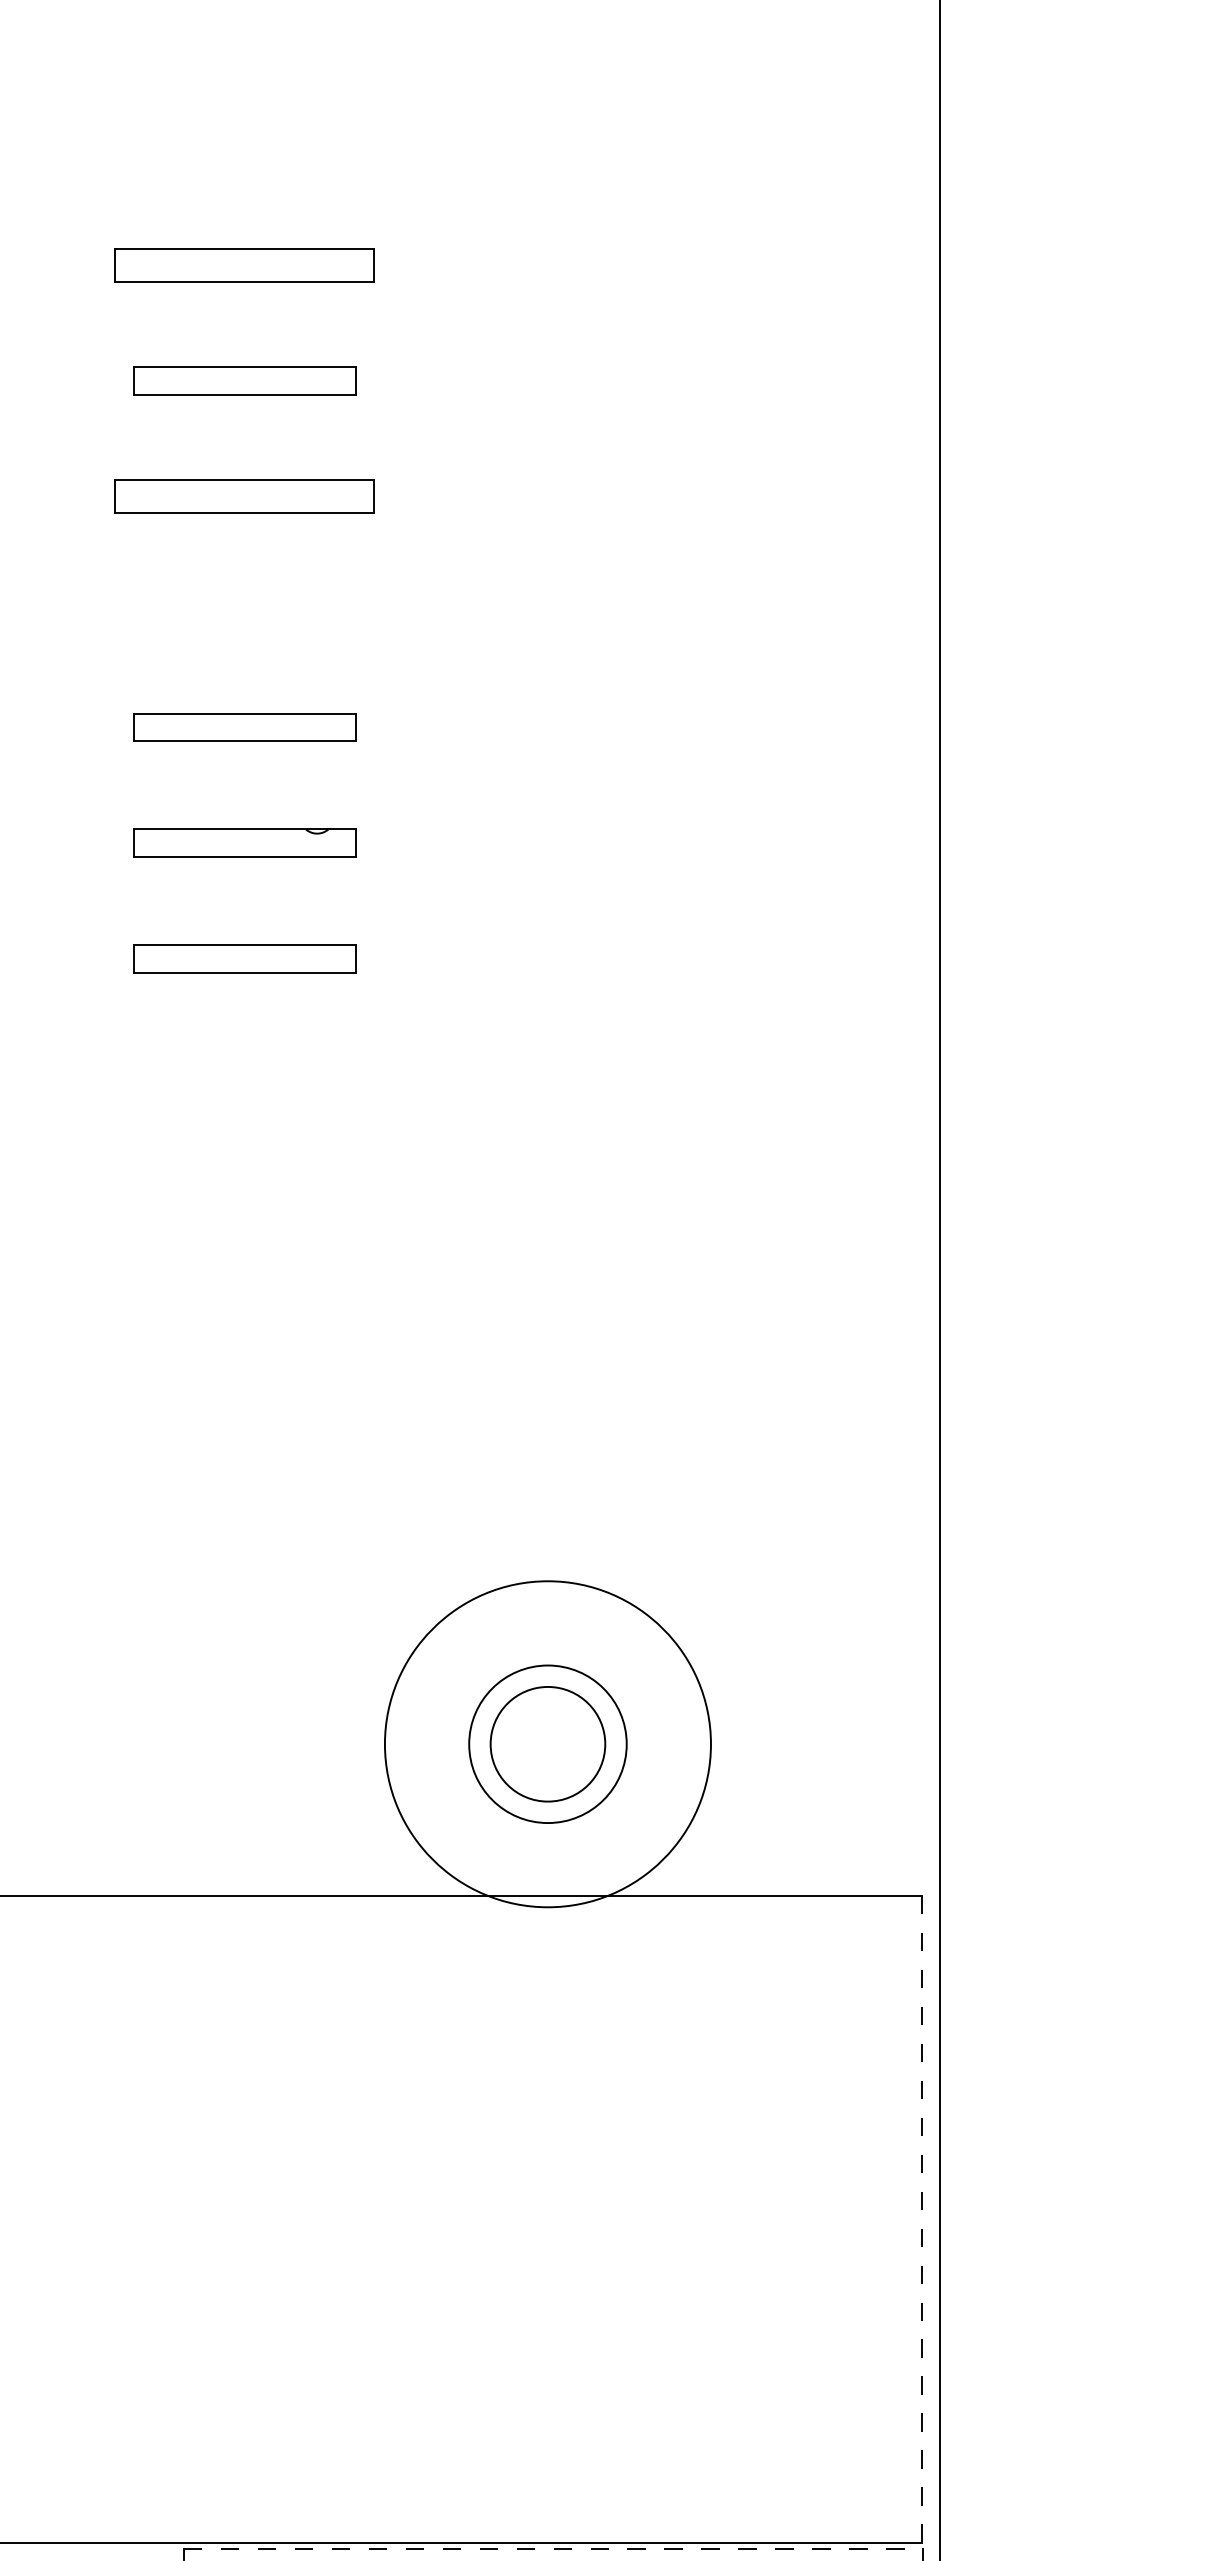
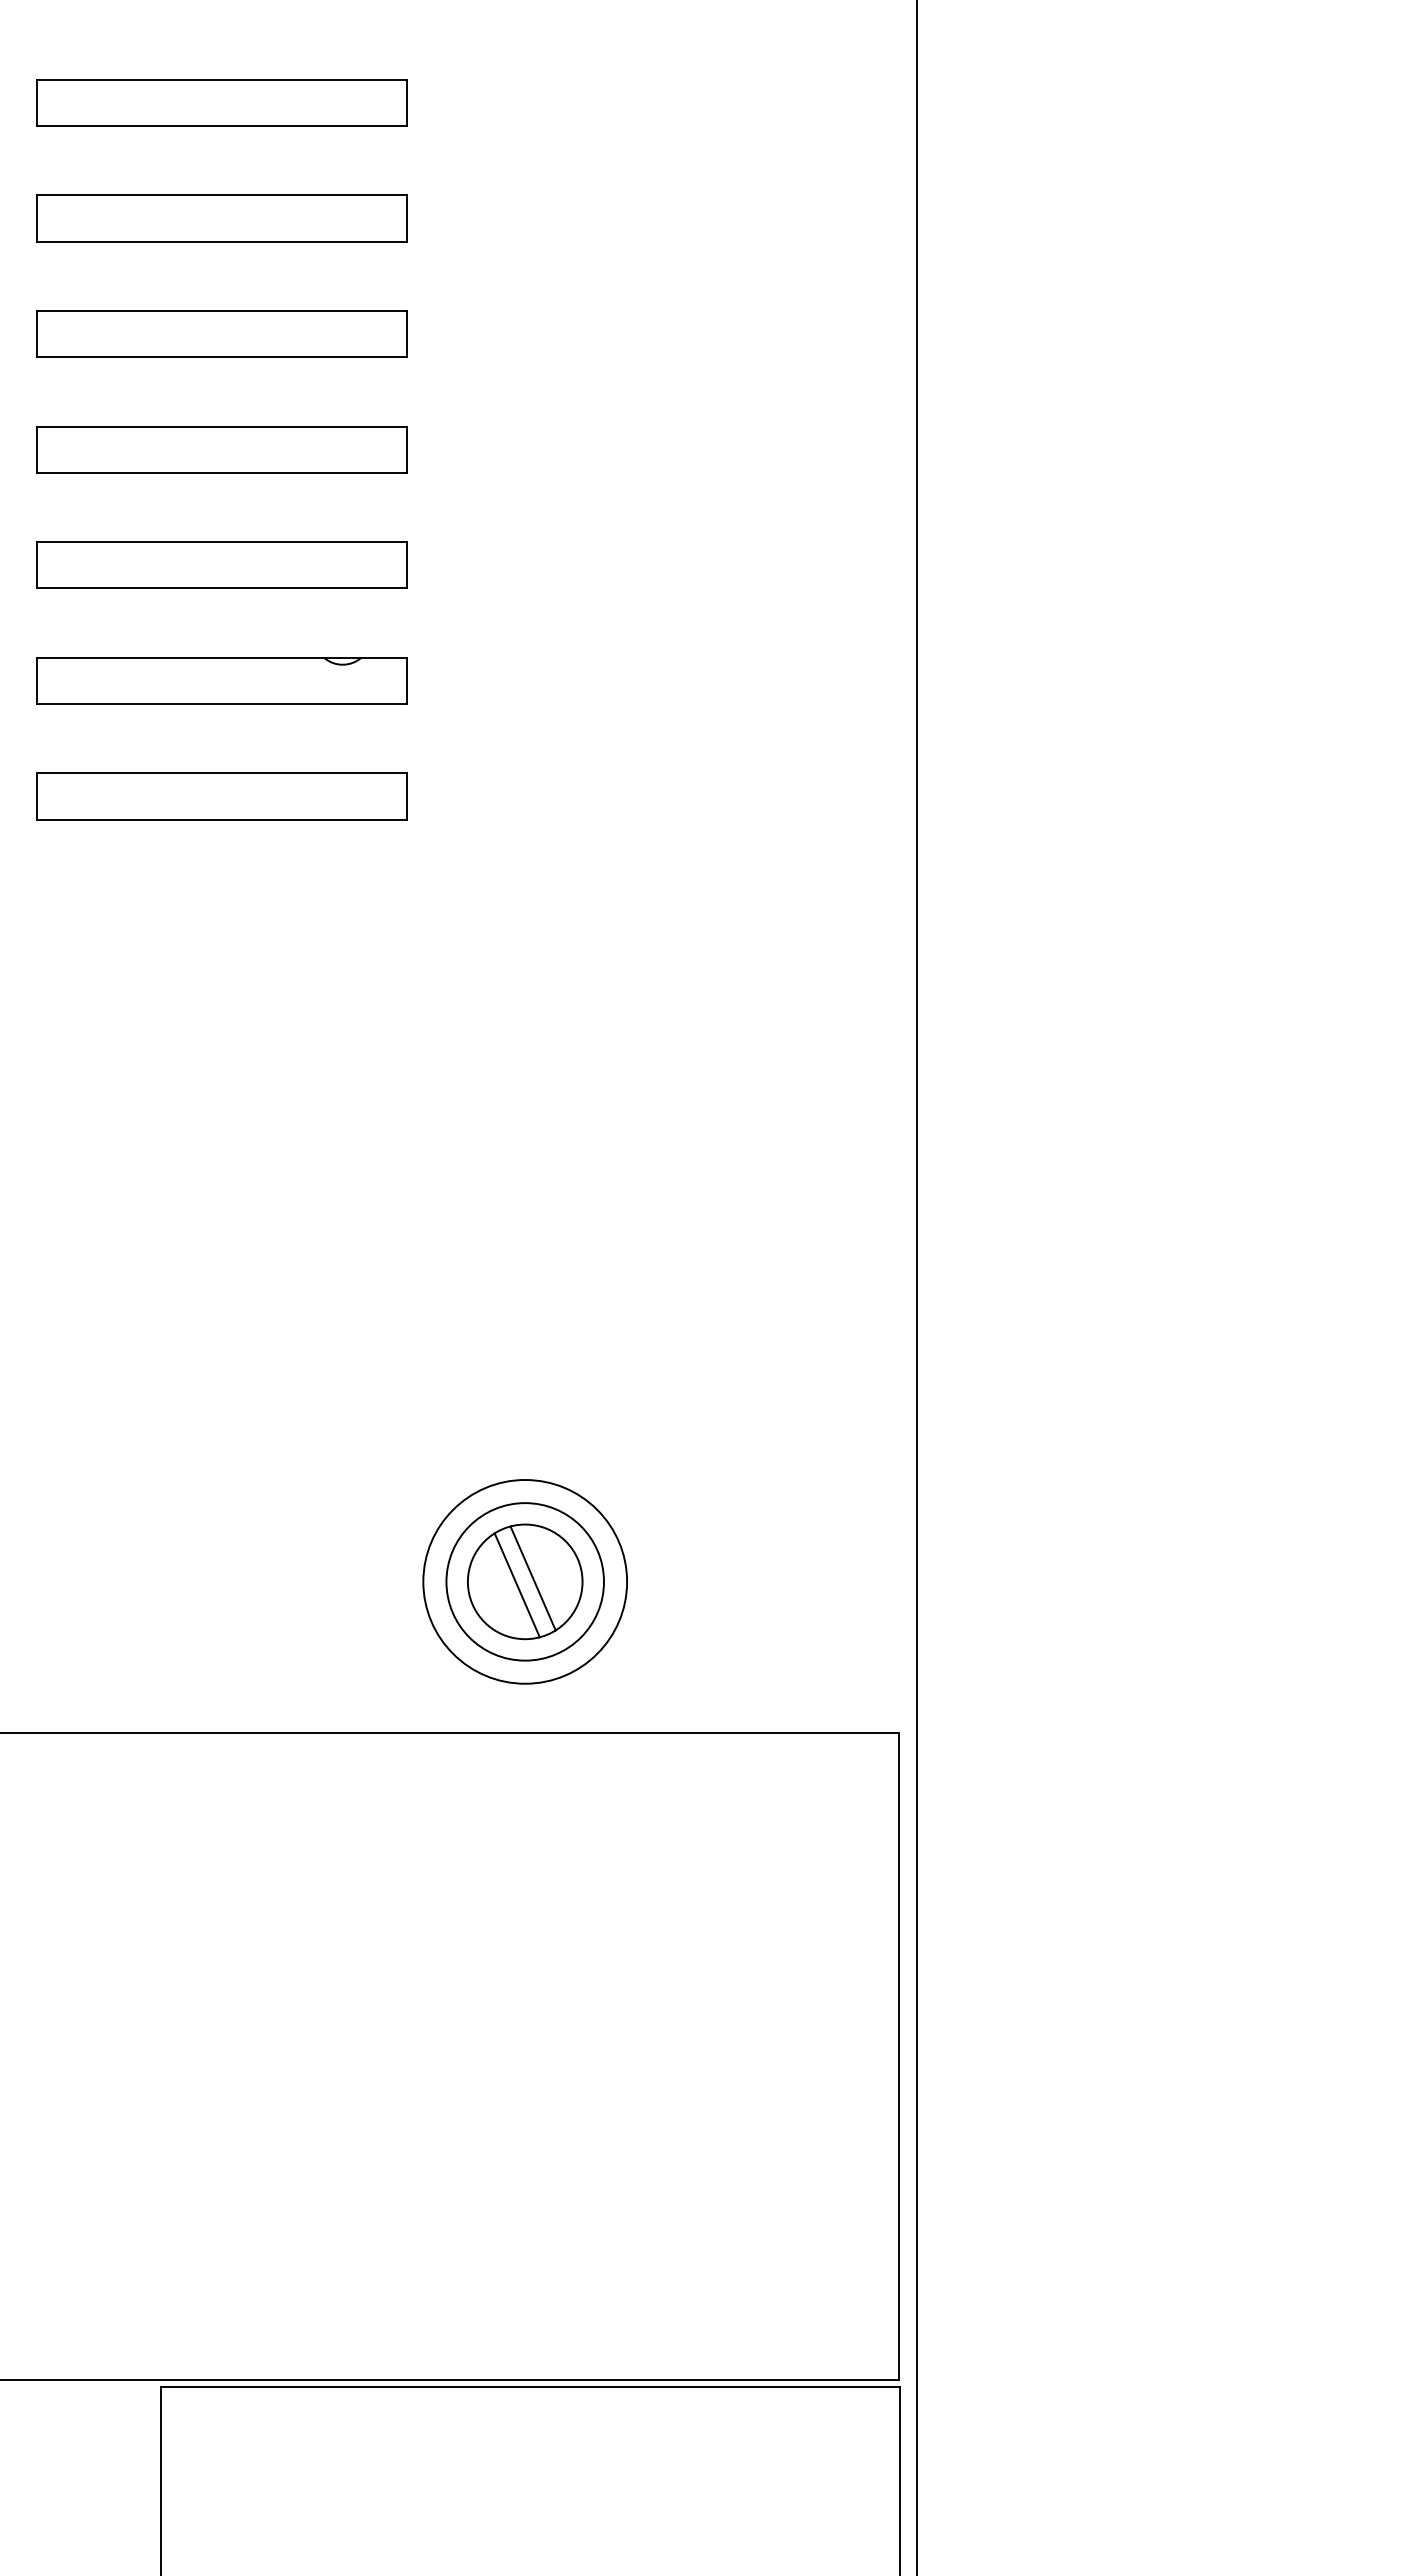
part: (244, 264) -> (221, 102), size x1.43
part: (244, 380) -> (221, 218), size x1.67
part: (244, 495) -> (221, 333), size x1.43
part: (244, 611) -> (221, 449), added
part: (244, 726) -> (221, 564), size x1.67
part: (244, 842) -> (221, 680), size x1.67
part: (244, 958) -> (221, 796), size x1.67
line: (555, 1740) -> (532, 1578), added
circle: (548, 1743) -> (525, 1581), size x0.62
line: (539, 1747) -> (516, 1585), added
line: (922, 2218) -> (899, 2056), dashed -> solid
line: (553, 2548) -> (530, 2386), dashed -> solid

